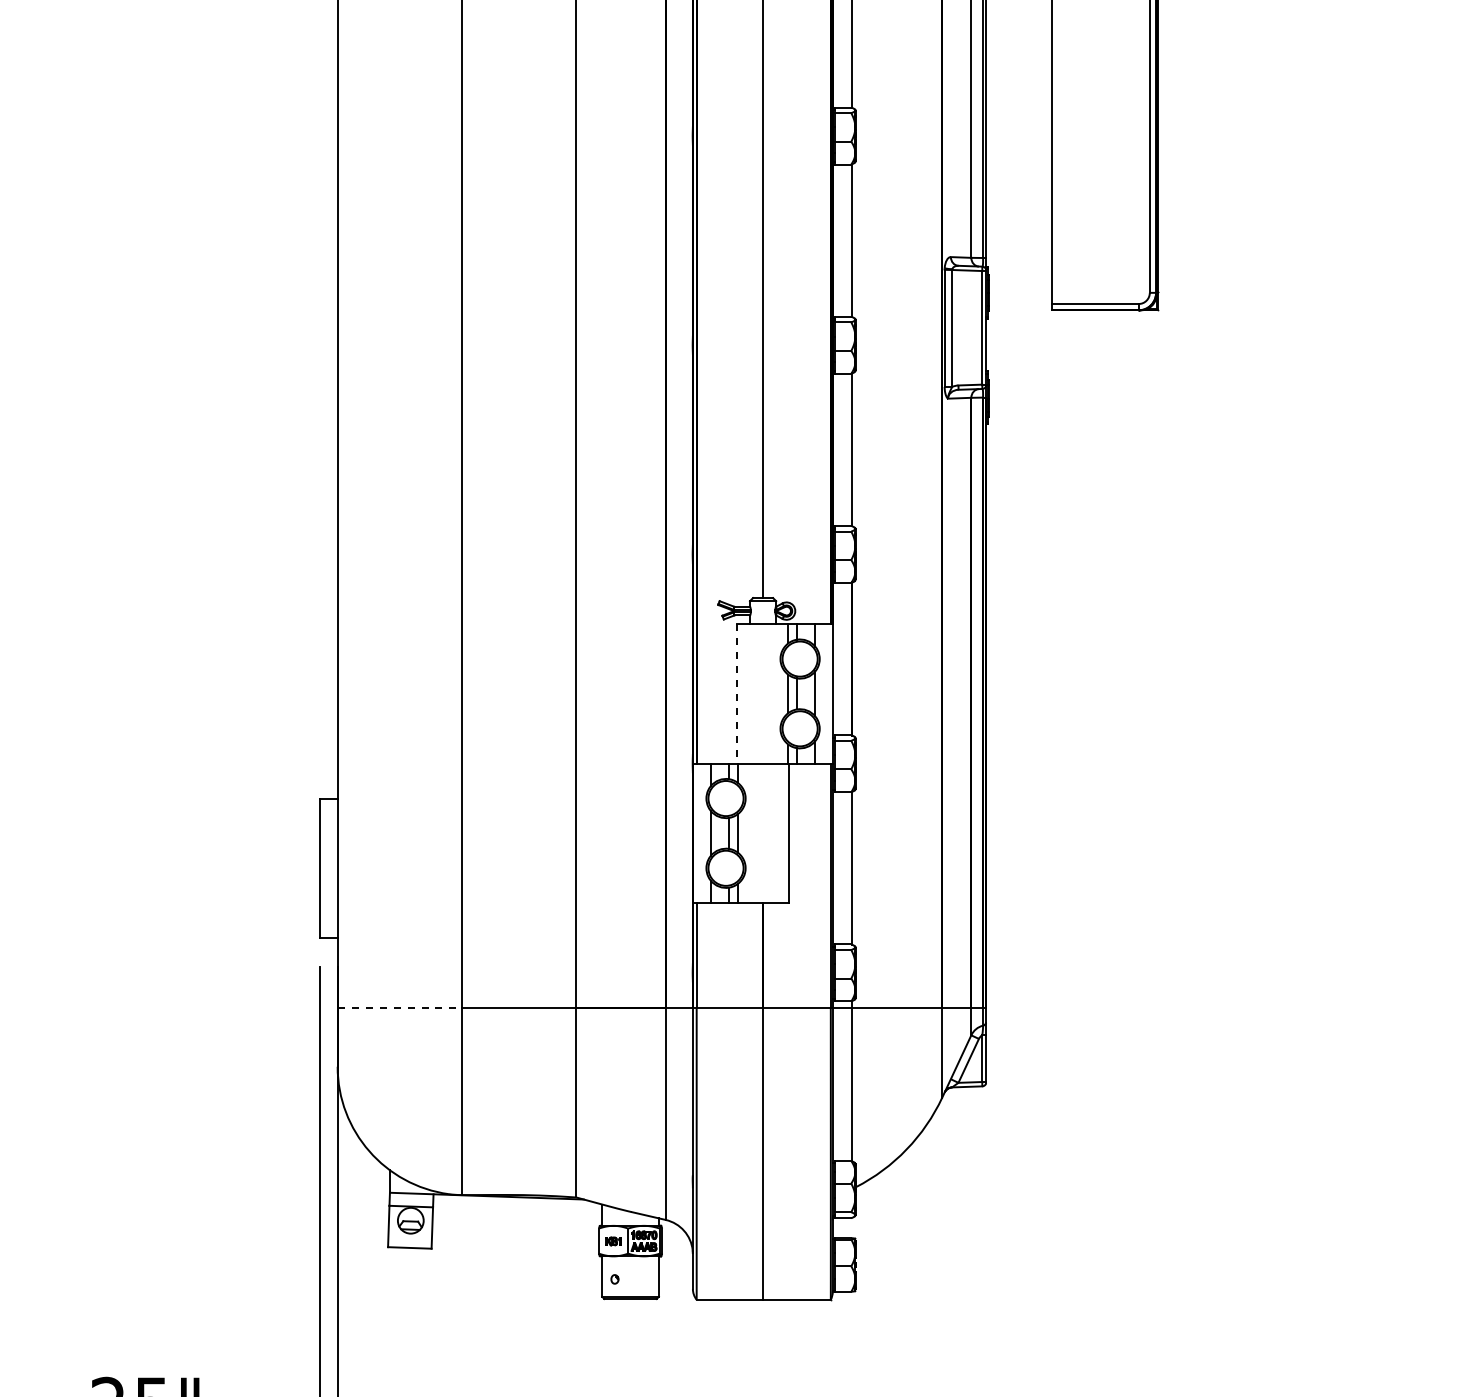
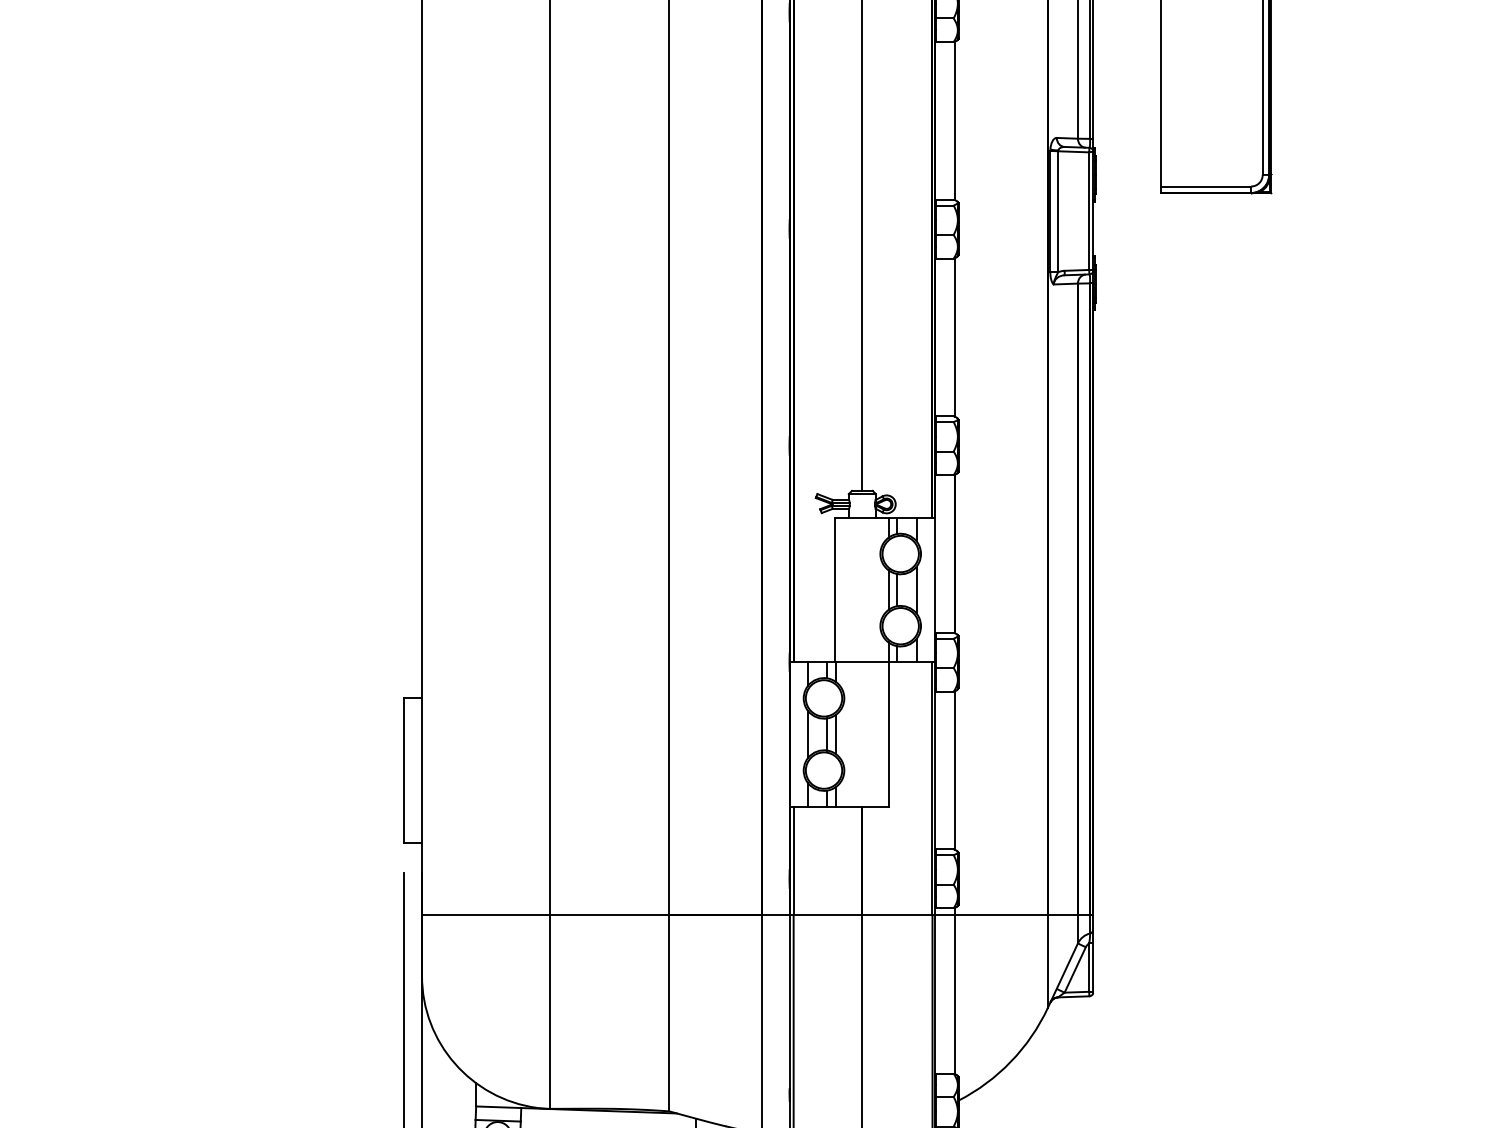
line: (736, 693) -> (834, 589), dashed -> solid
line: (400, 1007) -> (487, 914), dashed -> solid

